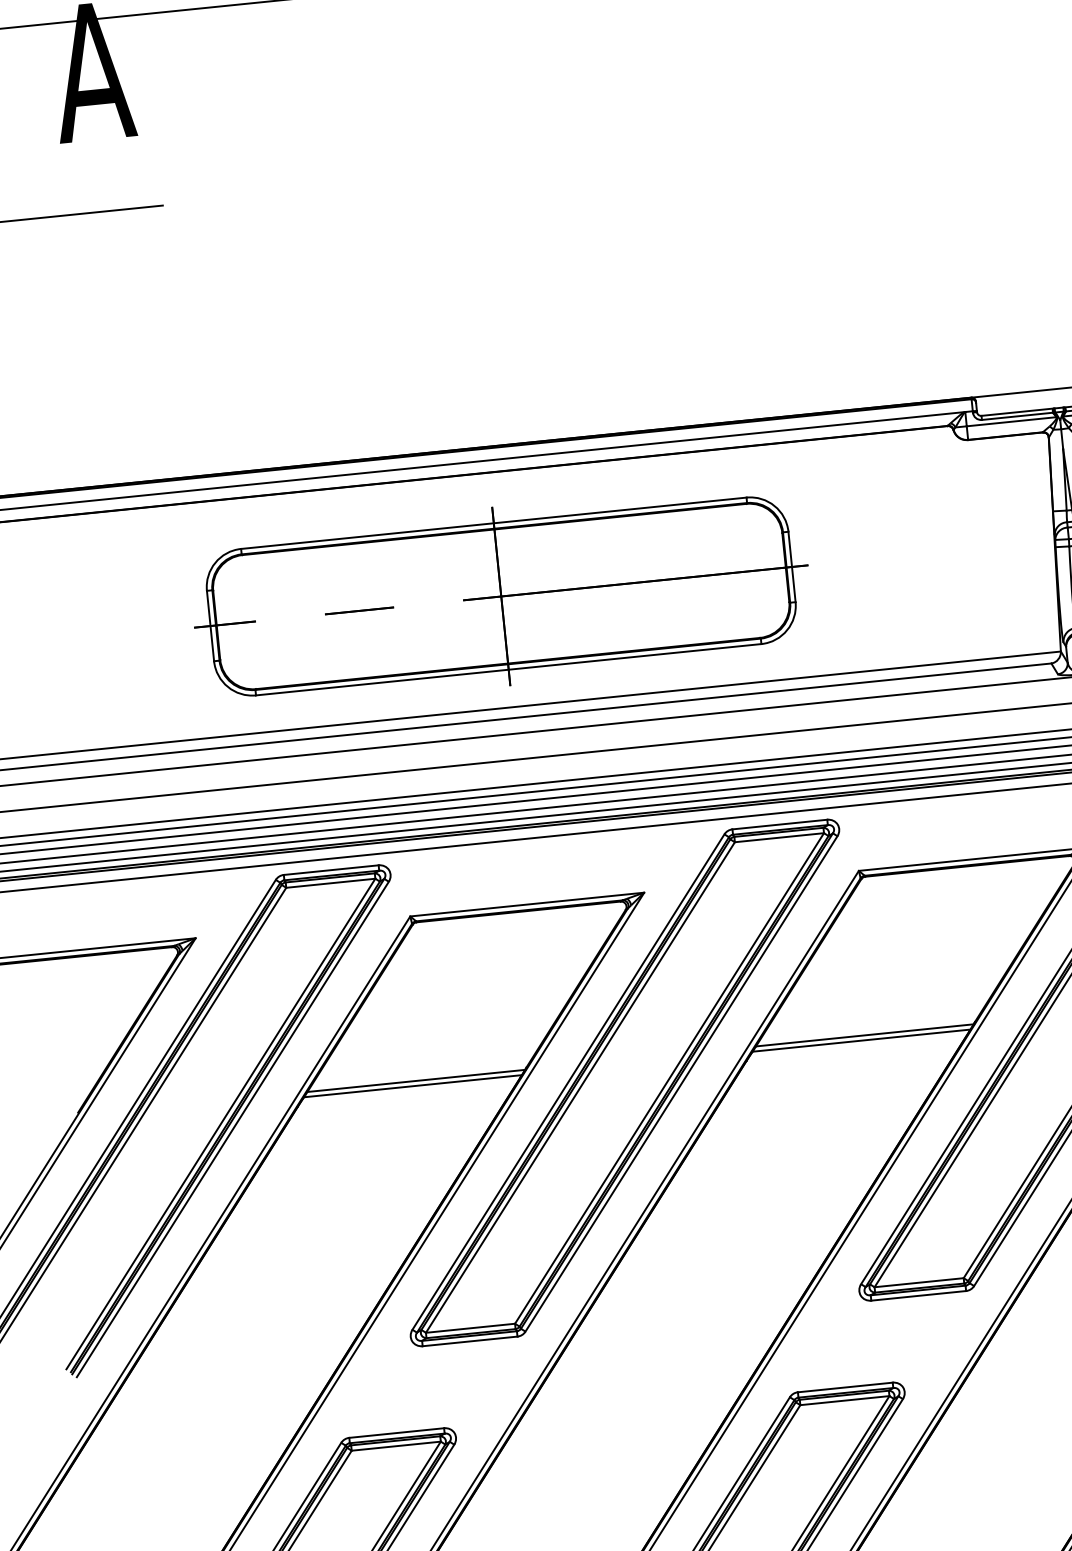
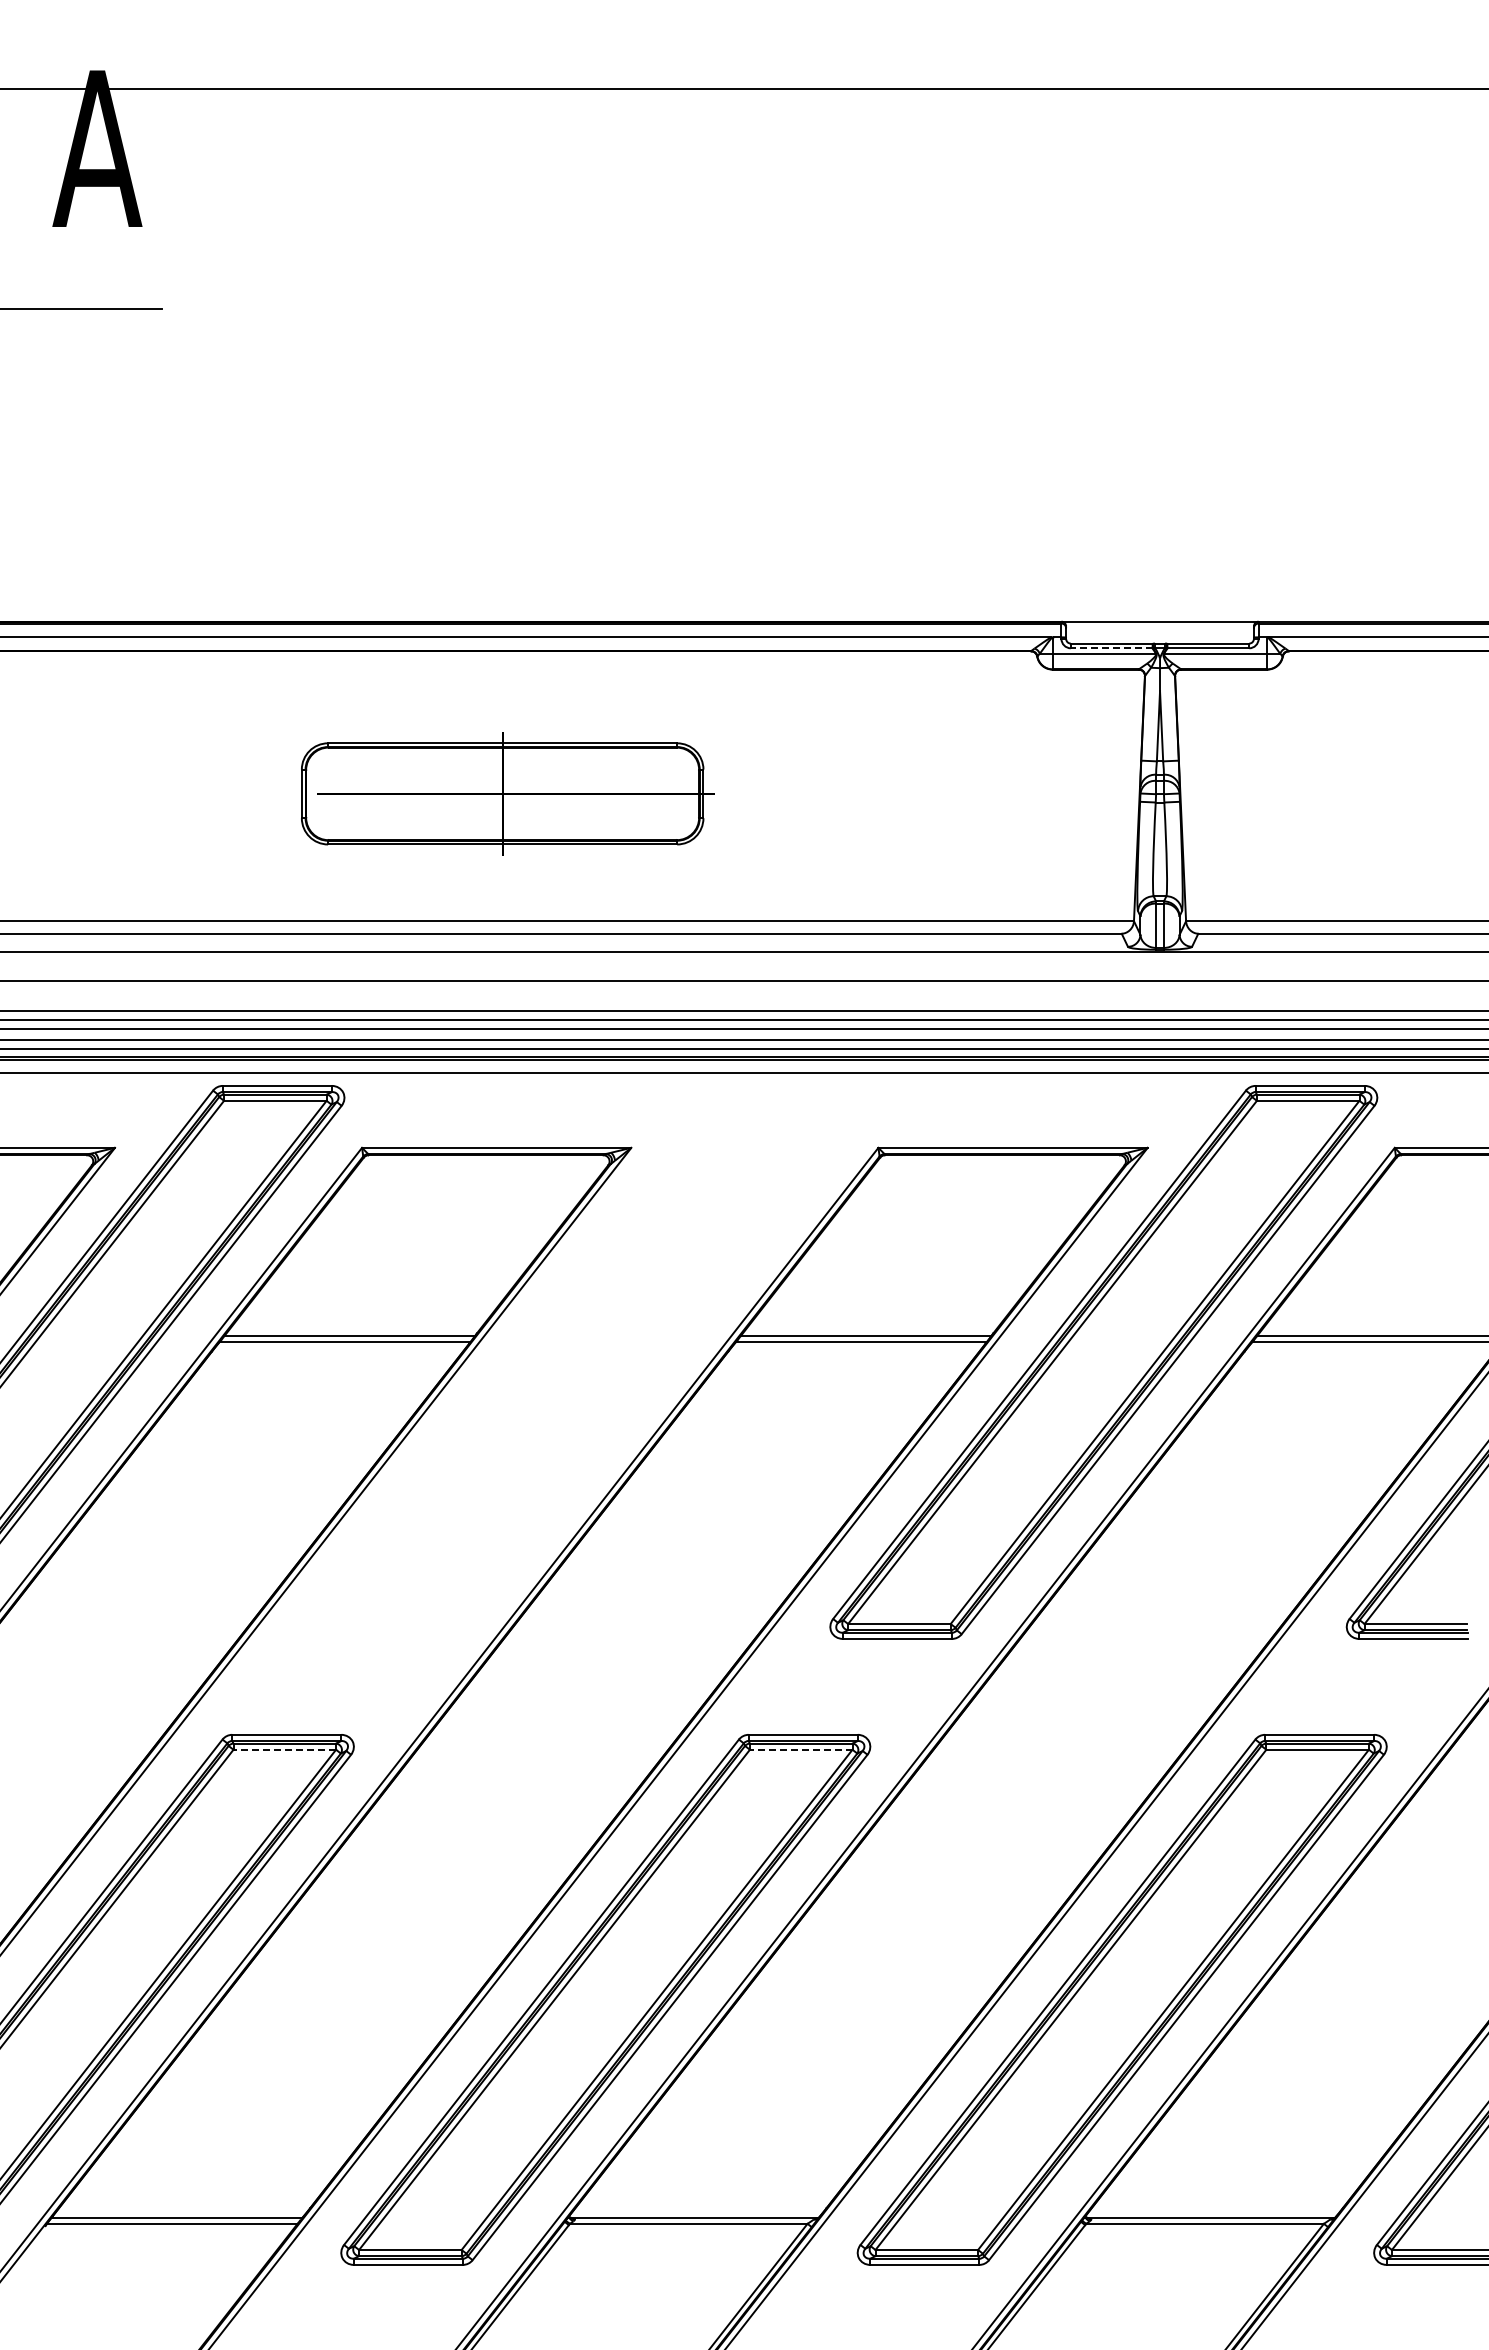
line: (1017, 416) -> (1111, 648), solid -> dashed
part: (501, 596) -> (502, 793), size x0.6
part: (625, 1083) -> (587, 1362), removed
line: (844, 1400) -> (800, 1749), solid -> dashed
line: (395, 1445) -> (284, 1749), solid -> dashed

